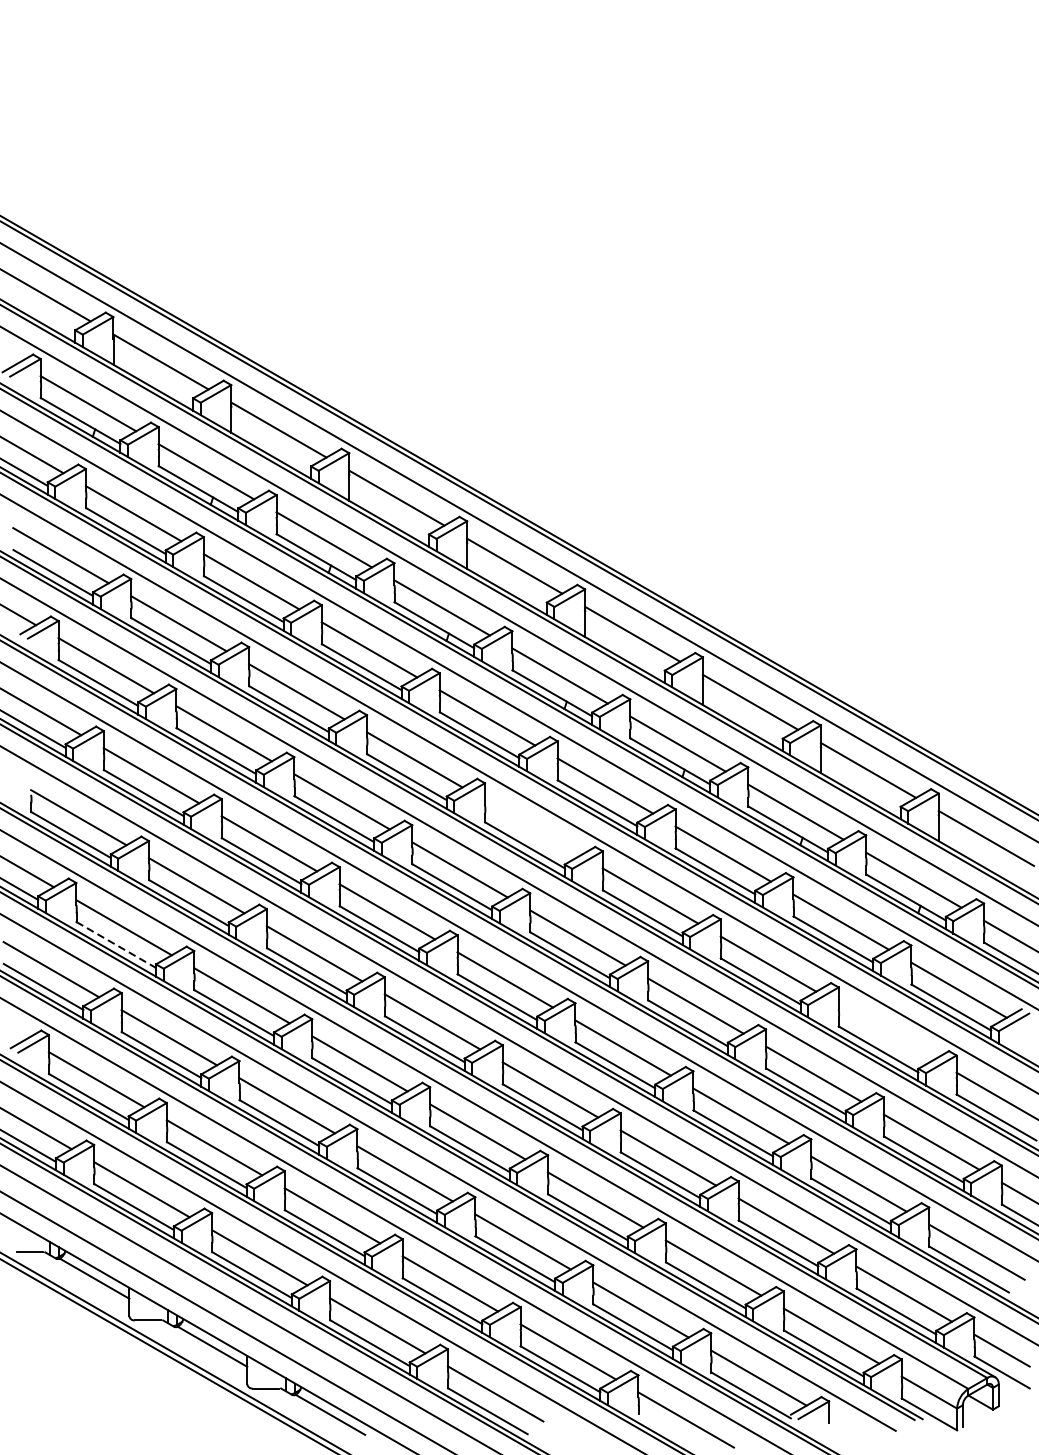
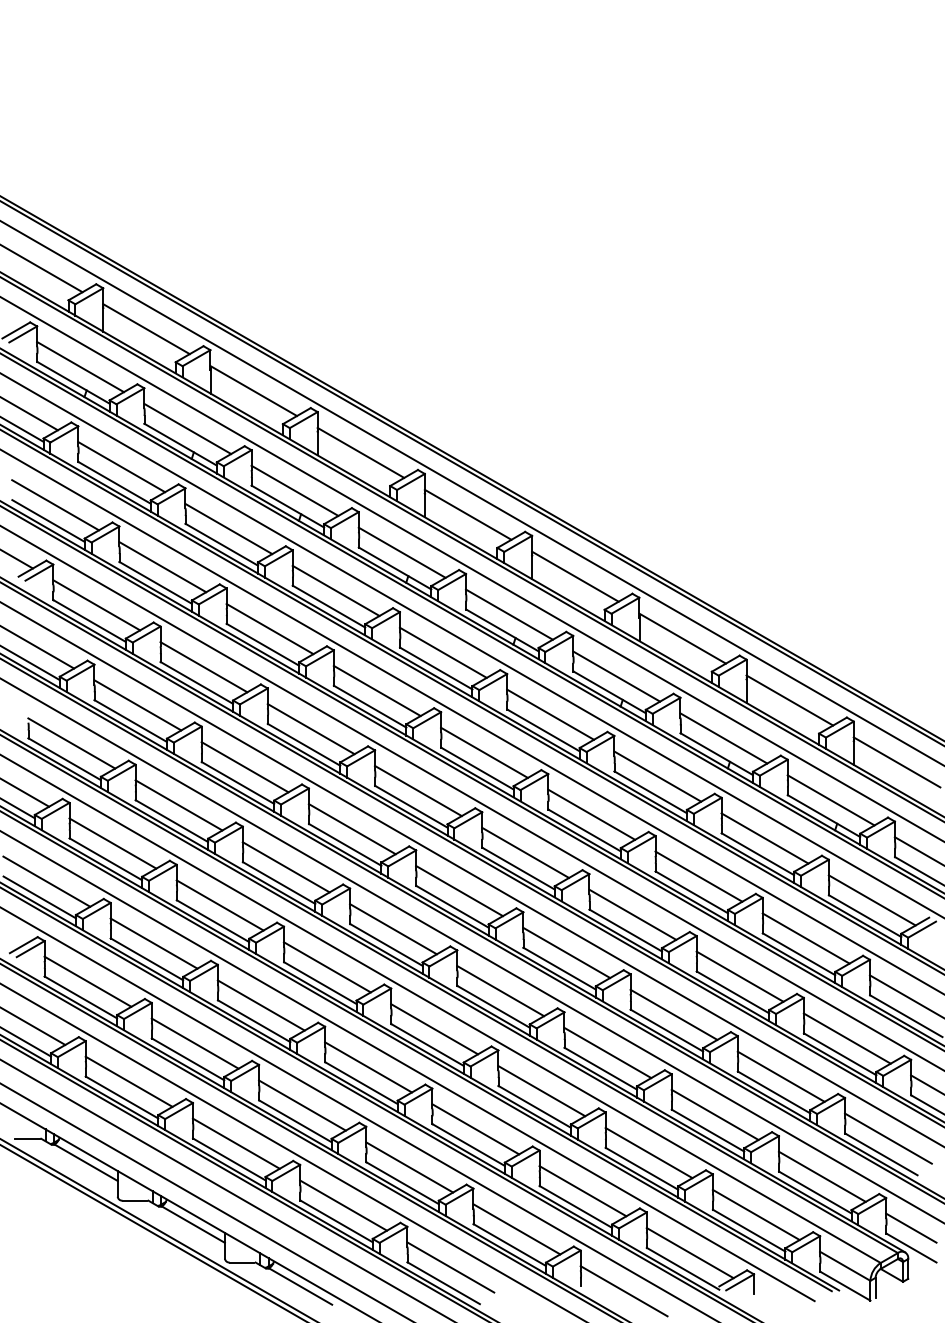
line: (532, 827) -> (484, 752), added
line: (115, 945) -> (105, 859), dashed -> solid
line: (885, 1032) -> (805, 938), added

